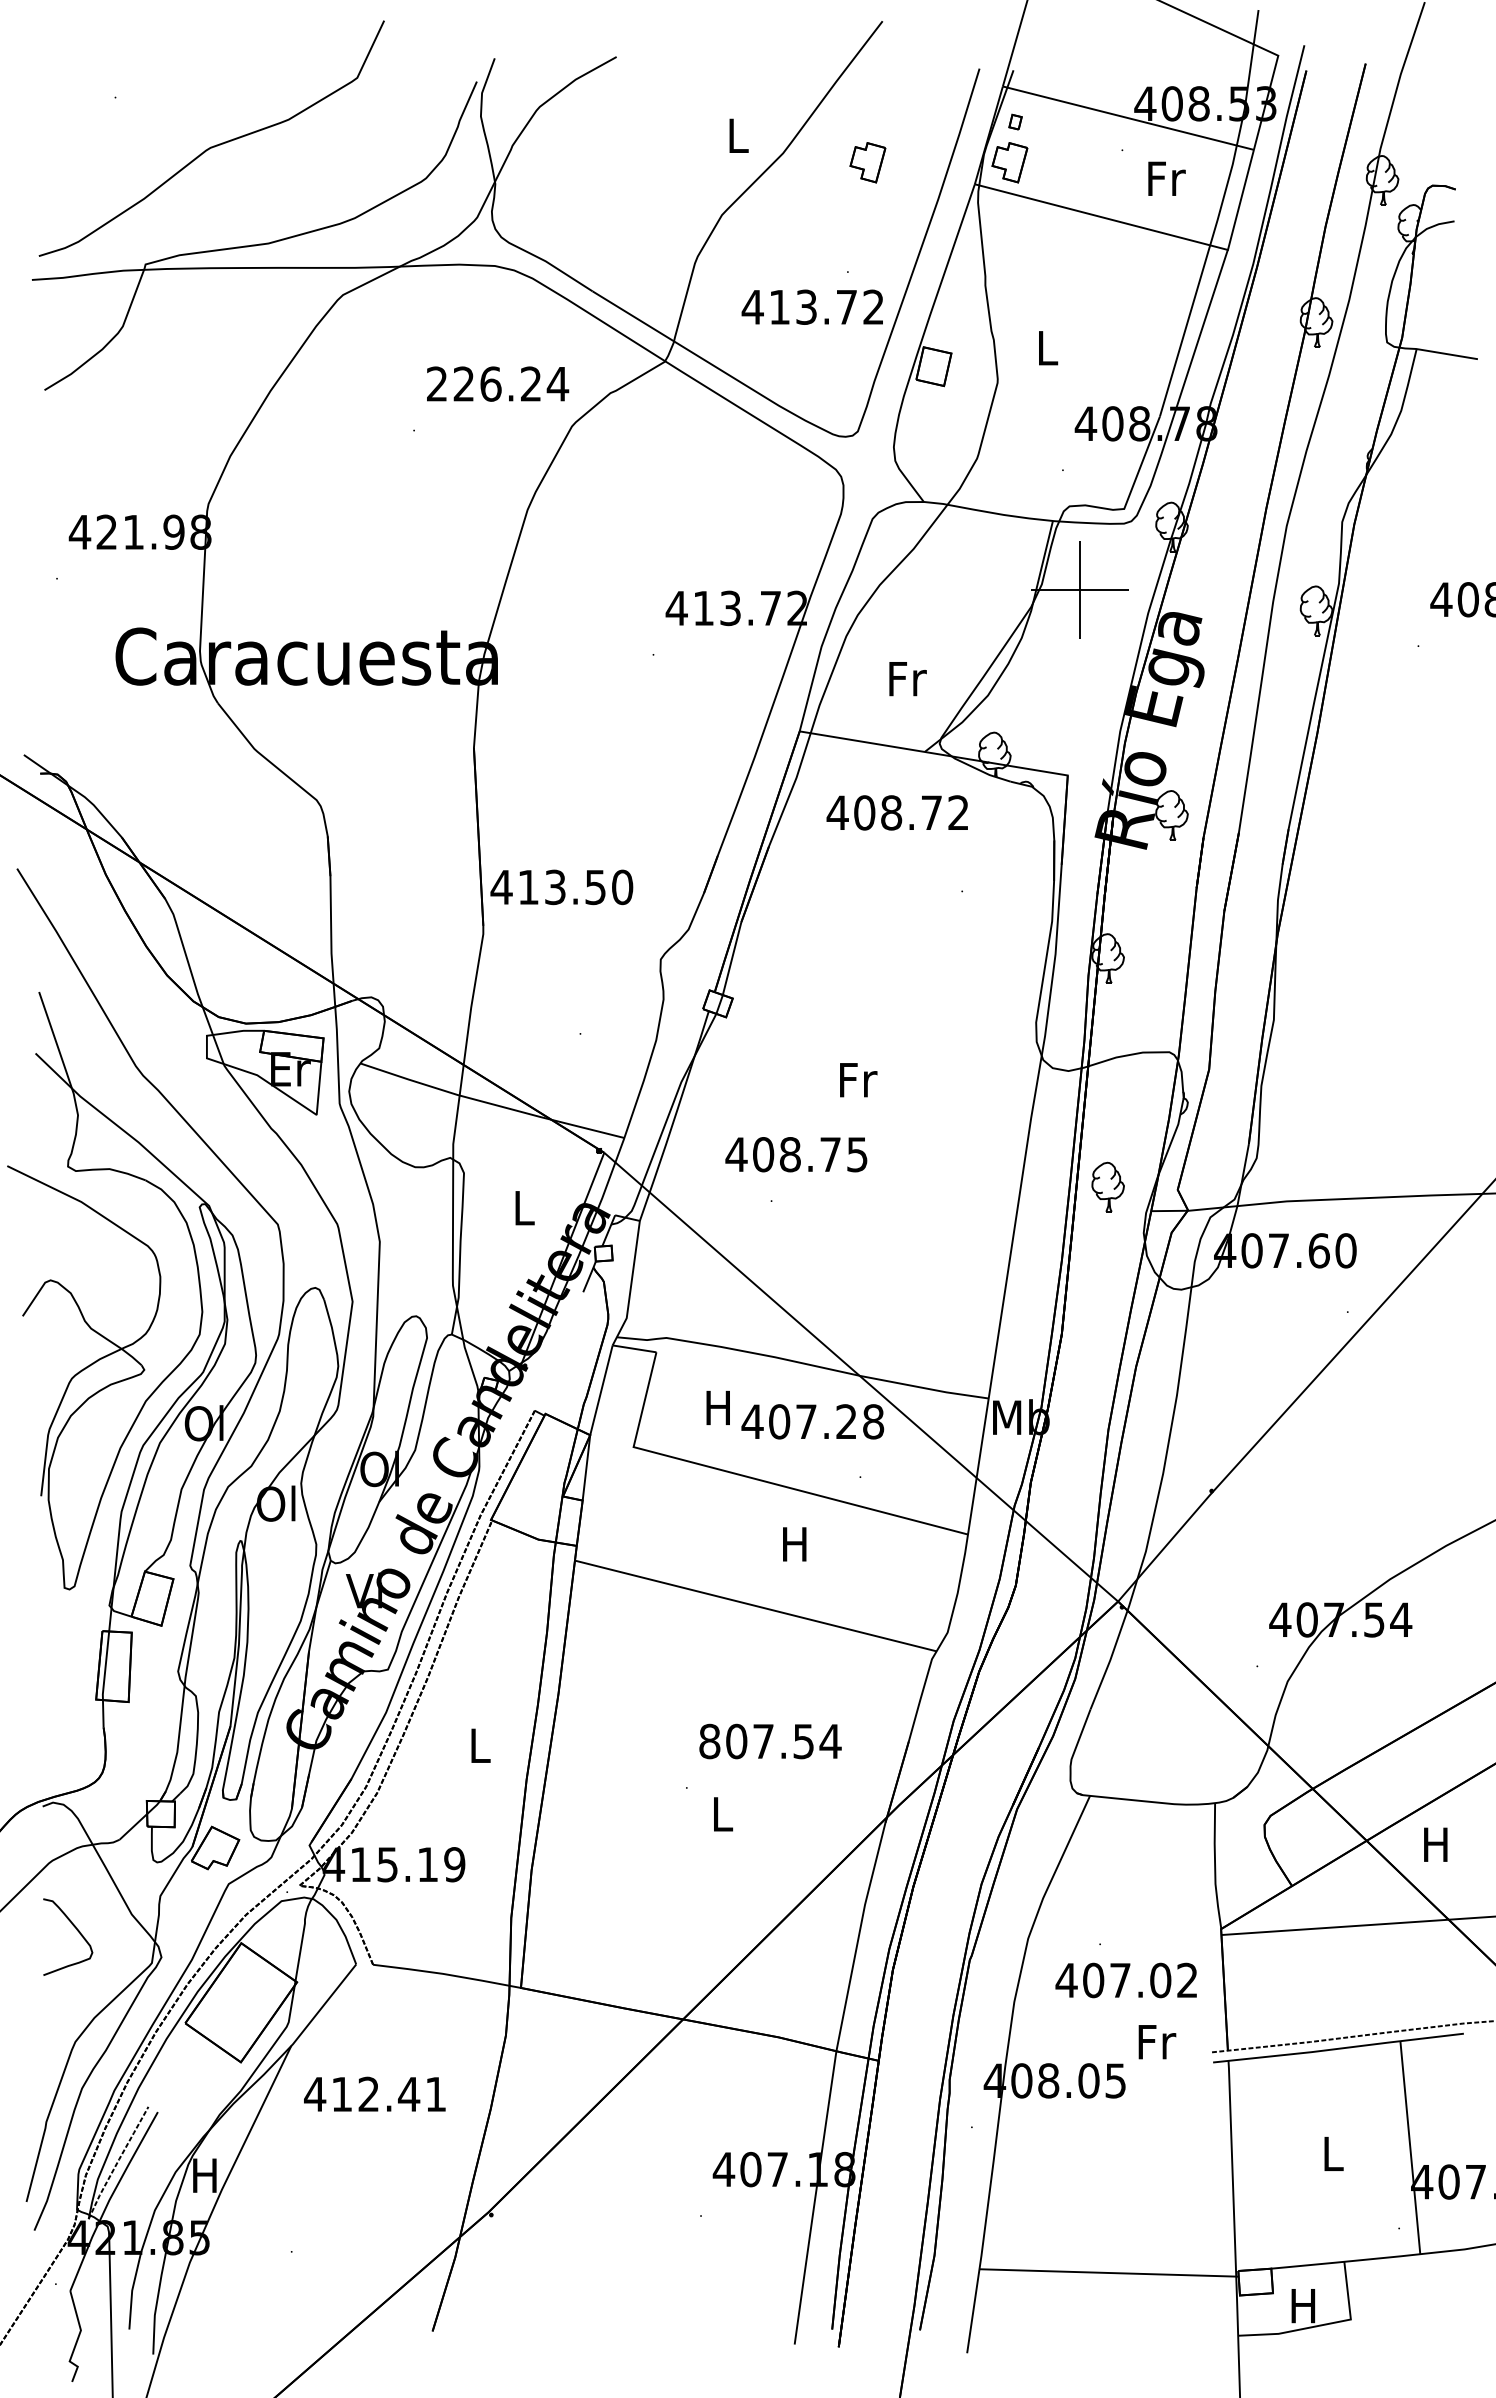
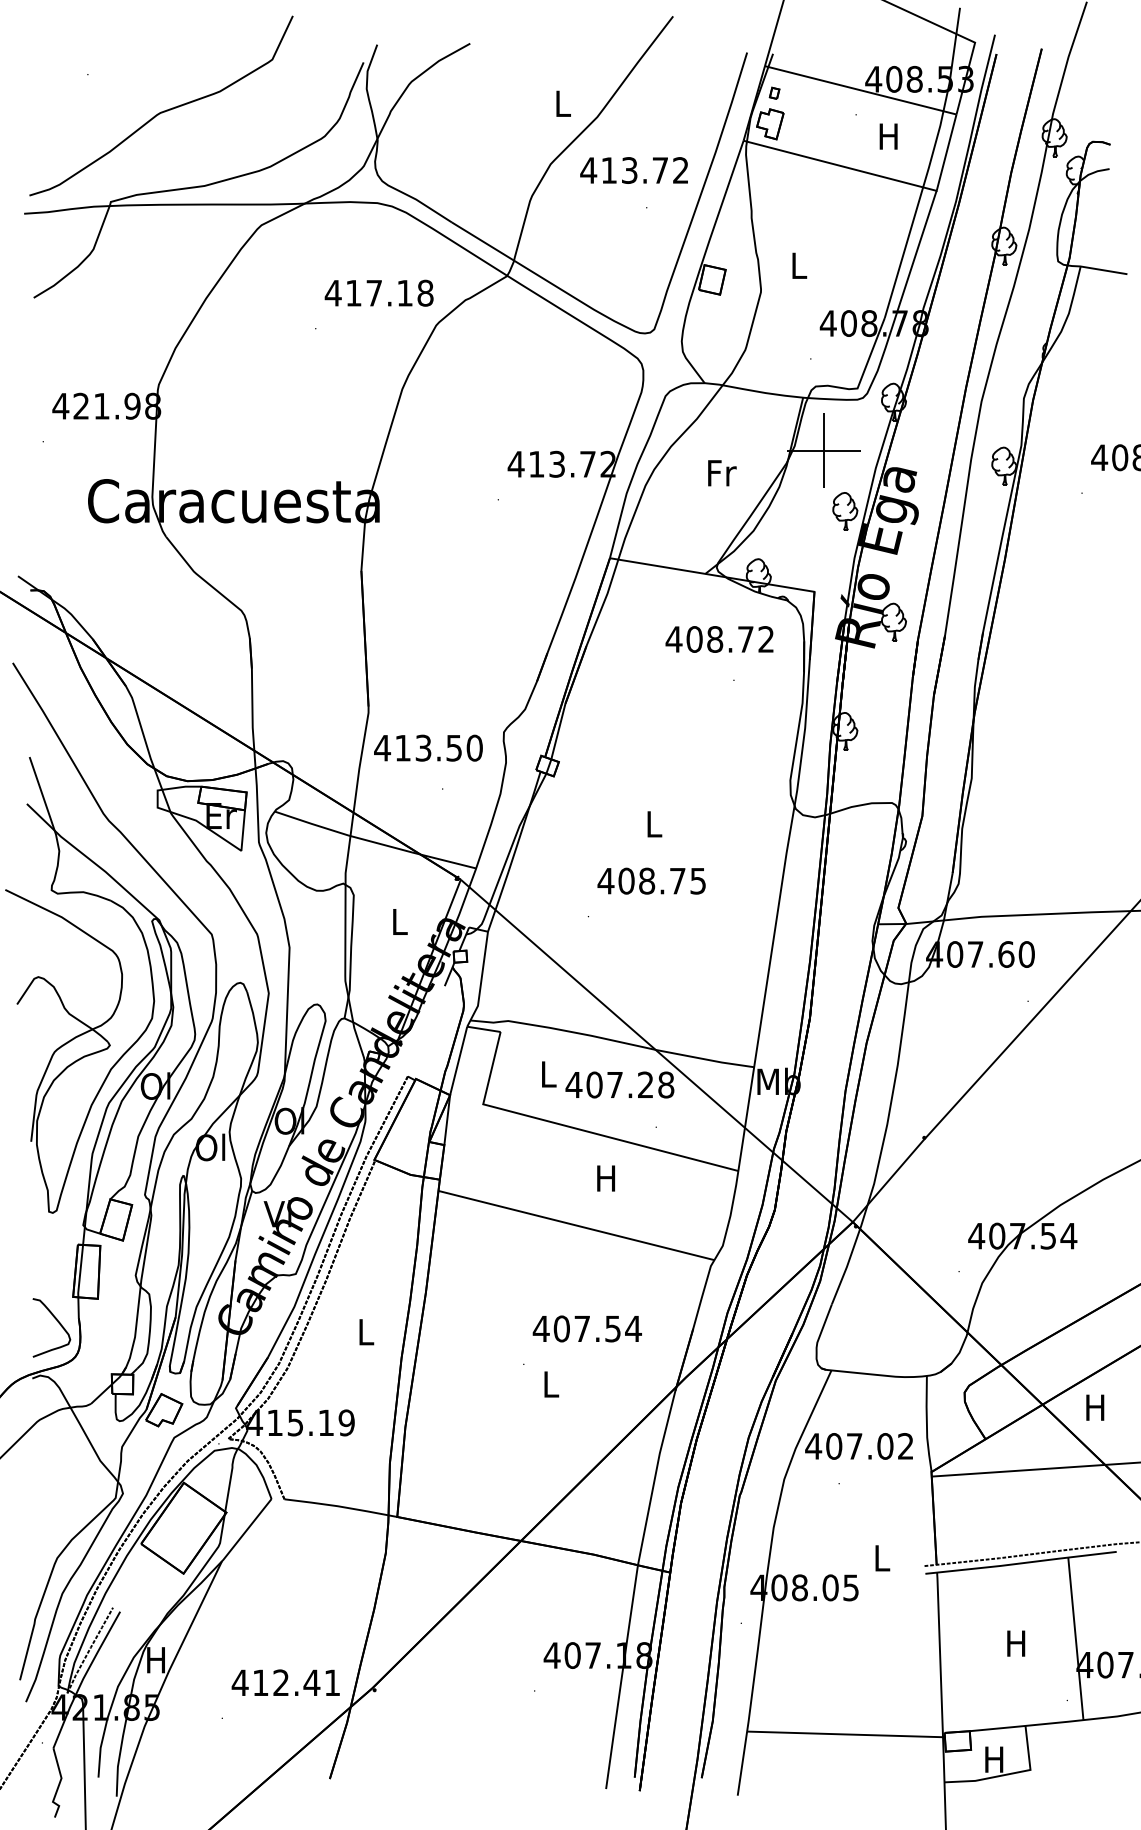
part: (867, 162) -> (661, 124), removed
text: (1166, 178) -> (889, 136), Fr -> H
text: (811, 306) -> (633, 169), moved
text: (497, 383) -> (379, 292), 226.24 -> 417.18
text: (907, 679) -> (721, 473), moved
text: (896, 812) -> (718, 639), moved
text: (561, 887) -> (428, 748), moved
text: (858, 1080) -> (654, 824), Fr -> L
text: (796, 1154) -> (651, 881), moved
part: (1107, 1186) -> (844, 510), moved
text: (717, 1407) -> (547, 1074), H -> L
text: (709, 1741) -> (541, 1328), 807.54 -> 407.54
curve: (76, 1930) -> (58, 1322), moved
text: (1125, 1980) -> (858, 1446), moved
text: (1157, 2042) -> (882, 1558), Fr -> L
text: (374, 2093) -> (285, 1682), moved
text: (1331, 2153) -> (1015, 1643), L -> H

